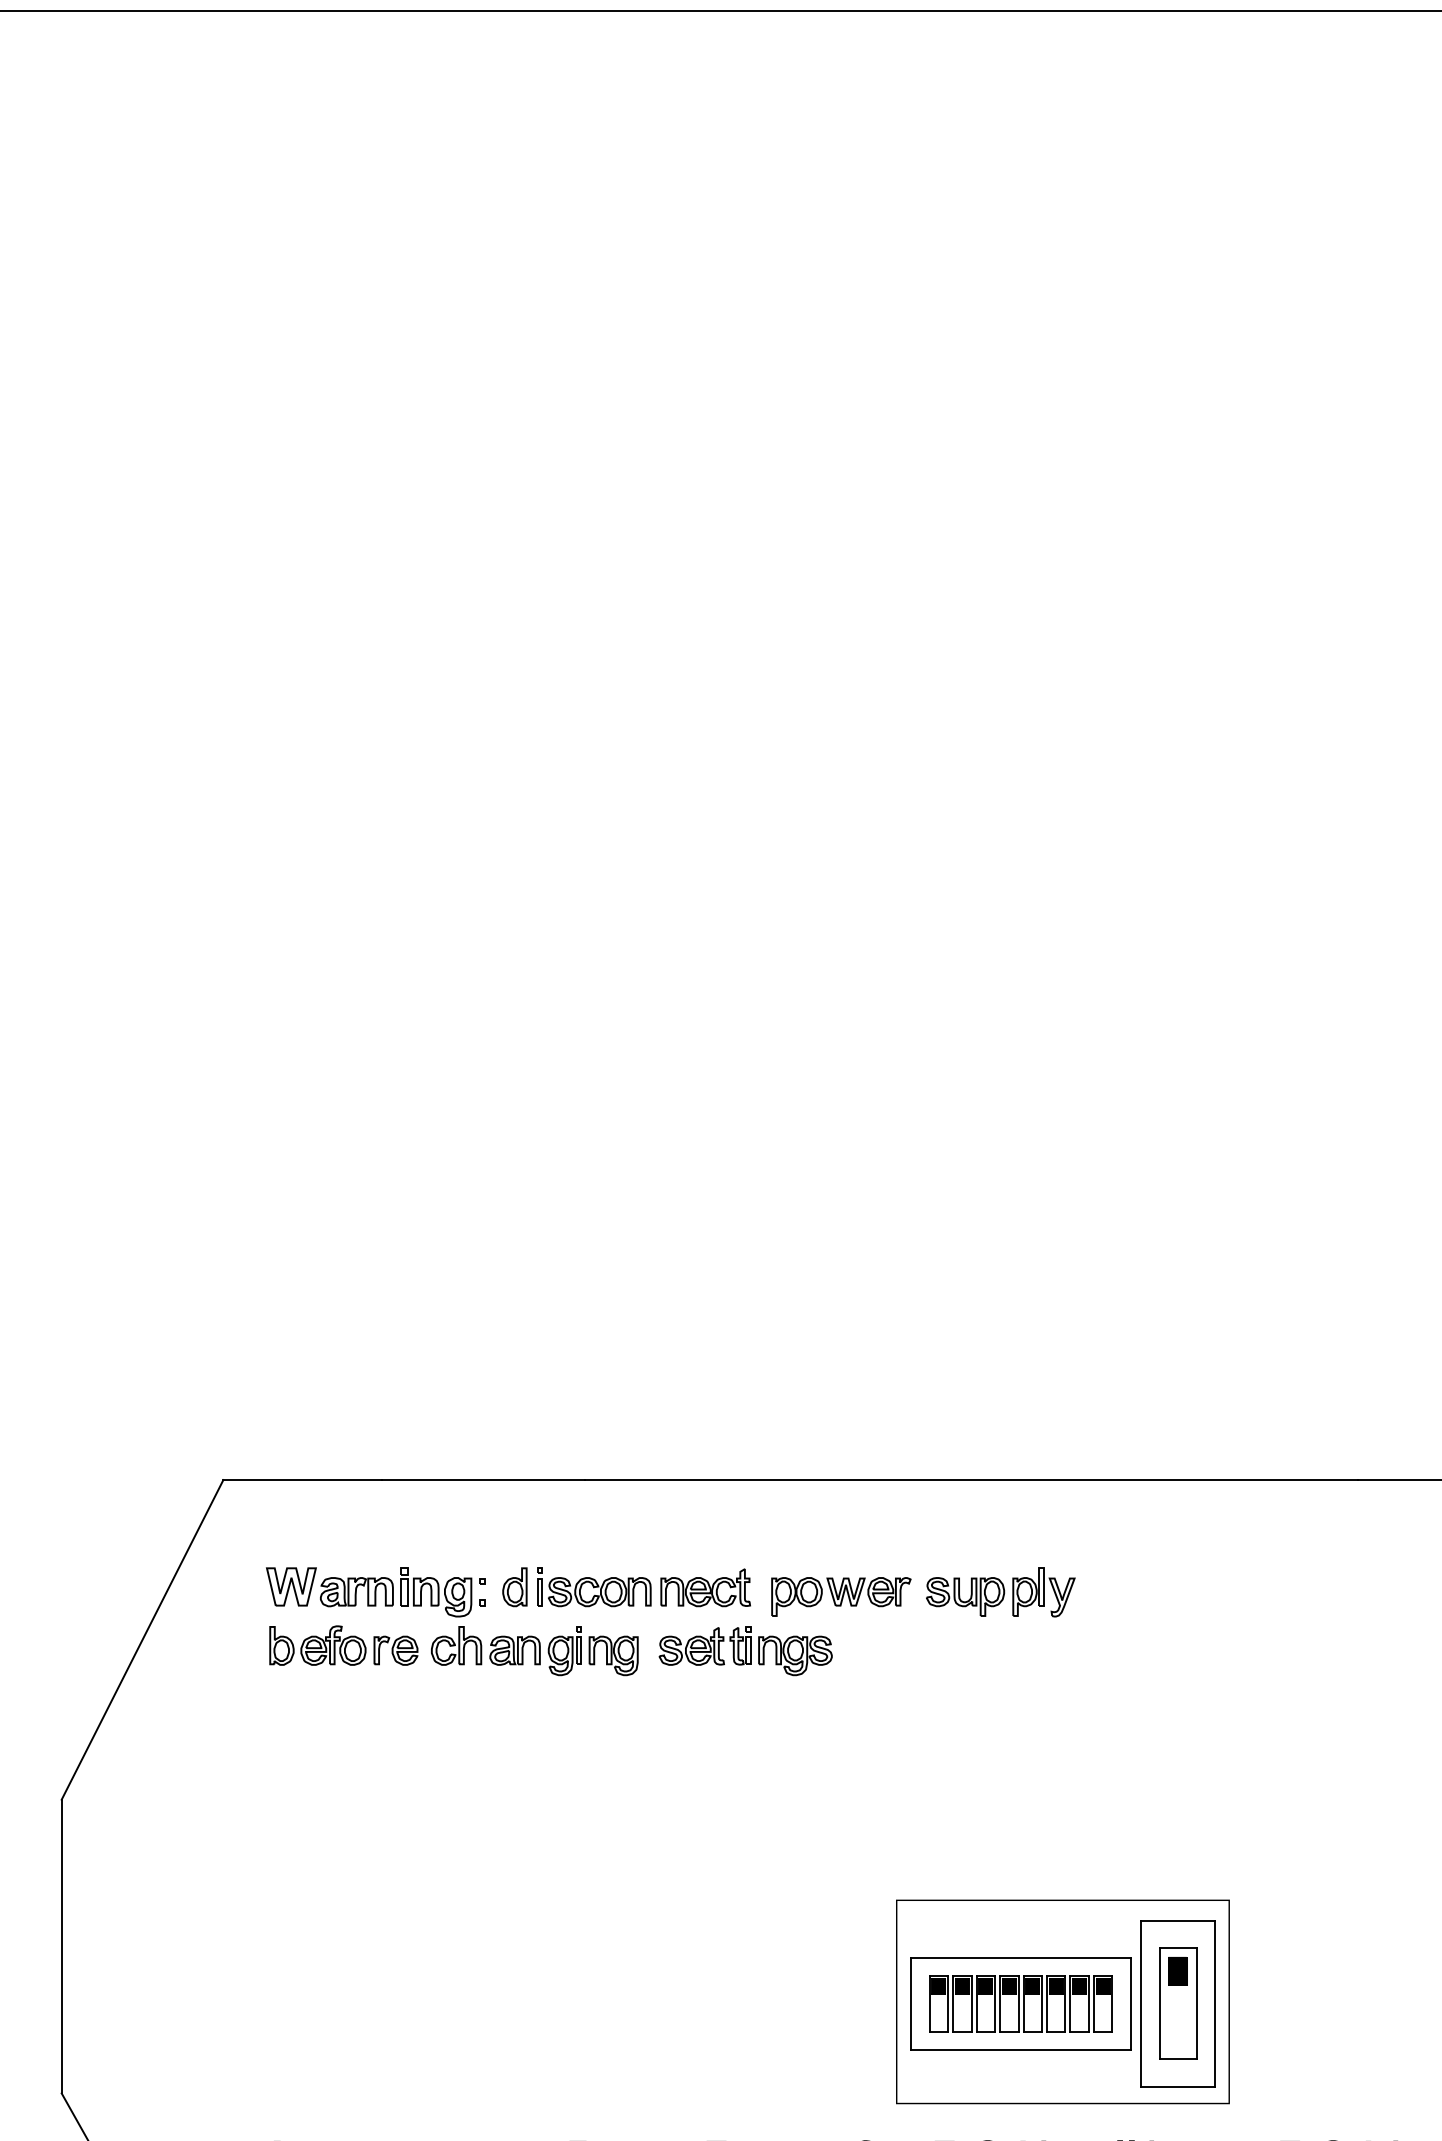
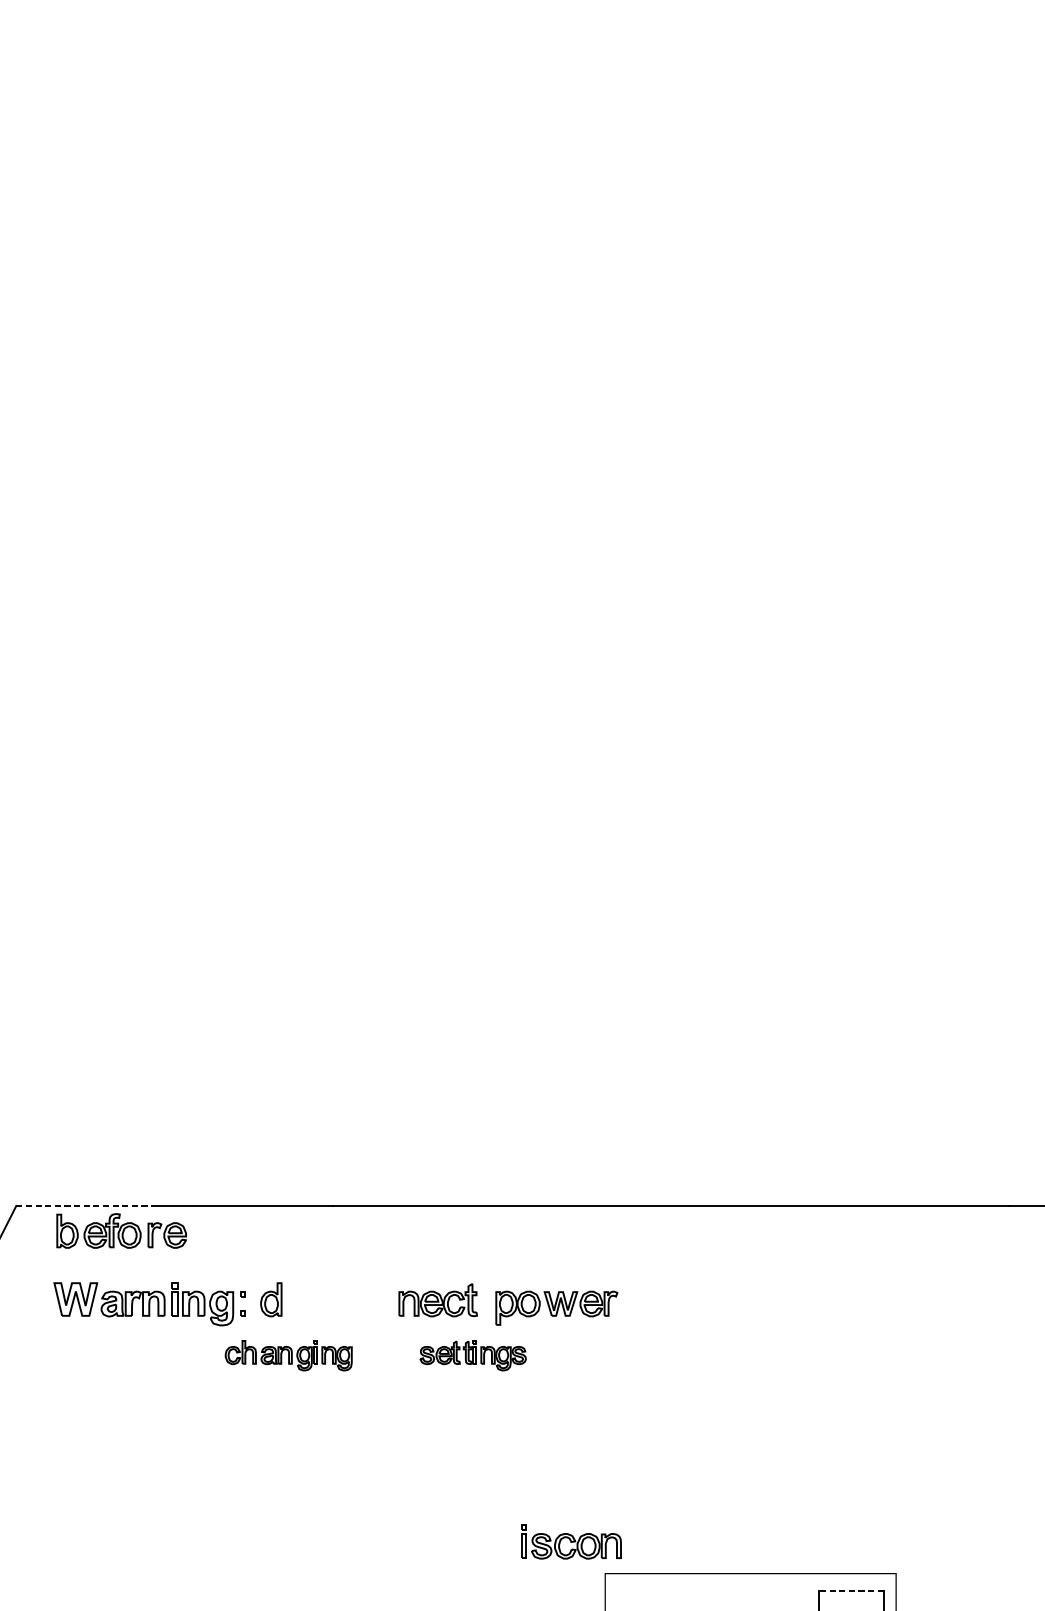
line: (303, 1480) -> (86, 1206), solid -> dashed
part: (594, 1587) -> (571, 1542), moved
part: (1000, 1592) -> (696, 1304), removed
part: (343, 1645) -> (121, 1230), moved
part: (534, 1651) -> (288, 1355), size x0.7
part: (745, 1651) -> (473, 1355), size x0.7
line: (1178, 1920) -> (851, 1591), solid -> dashed

